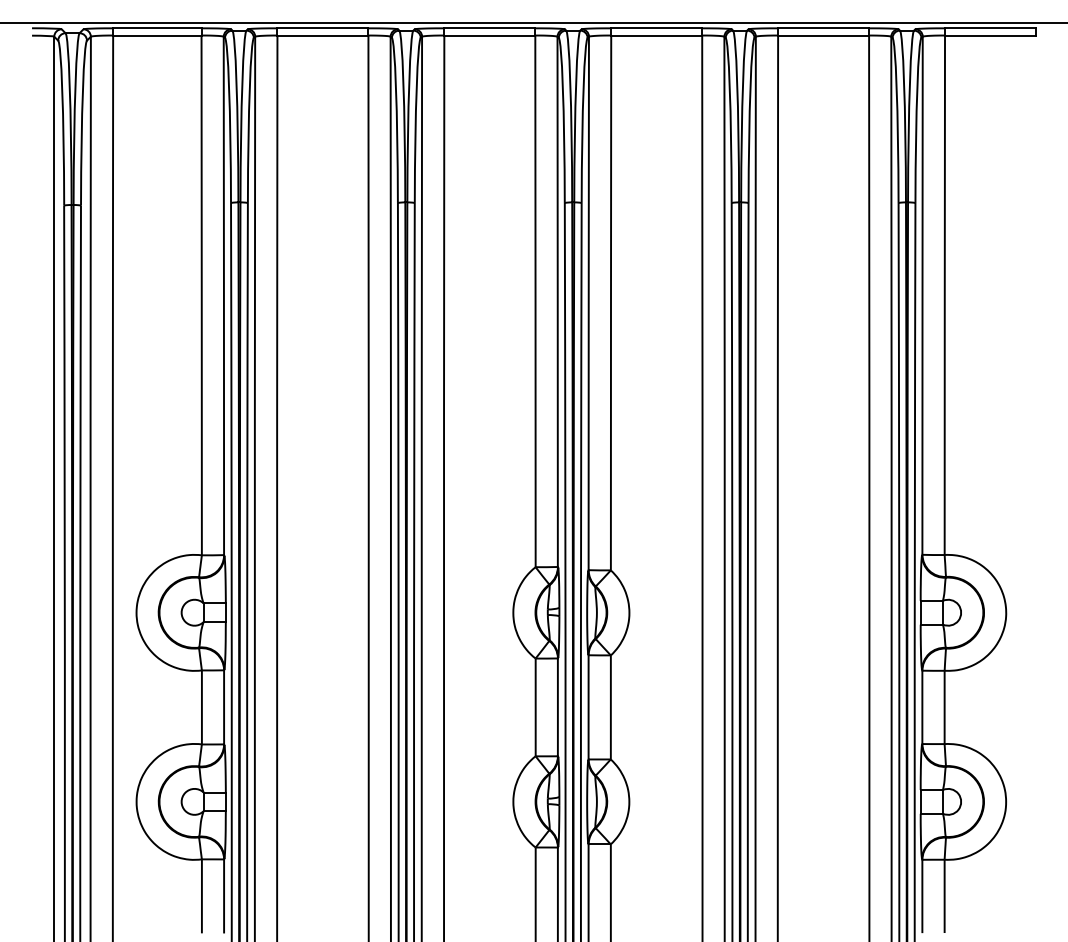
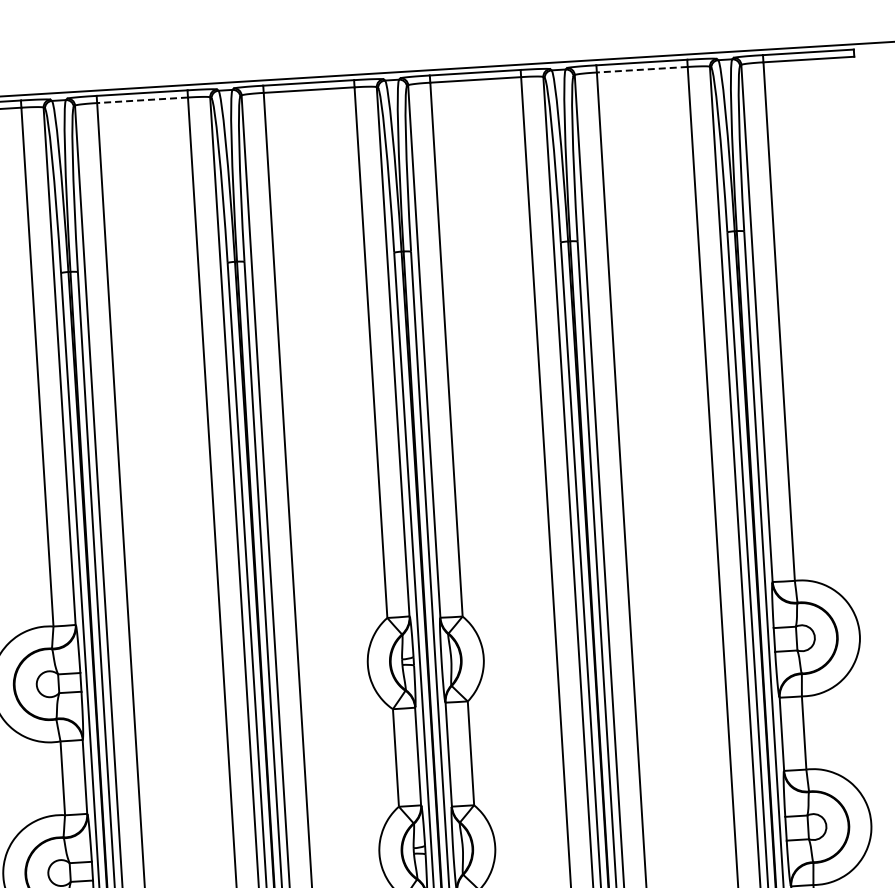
line: (322, 35) -> (142, 100), solid -> dashed
line: (823, 35) -> (642, 69), solid -> dashed

